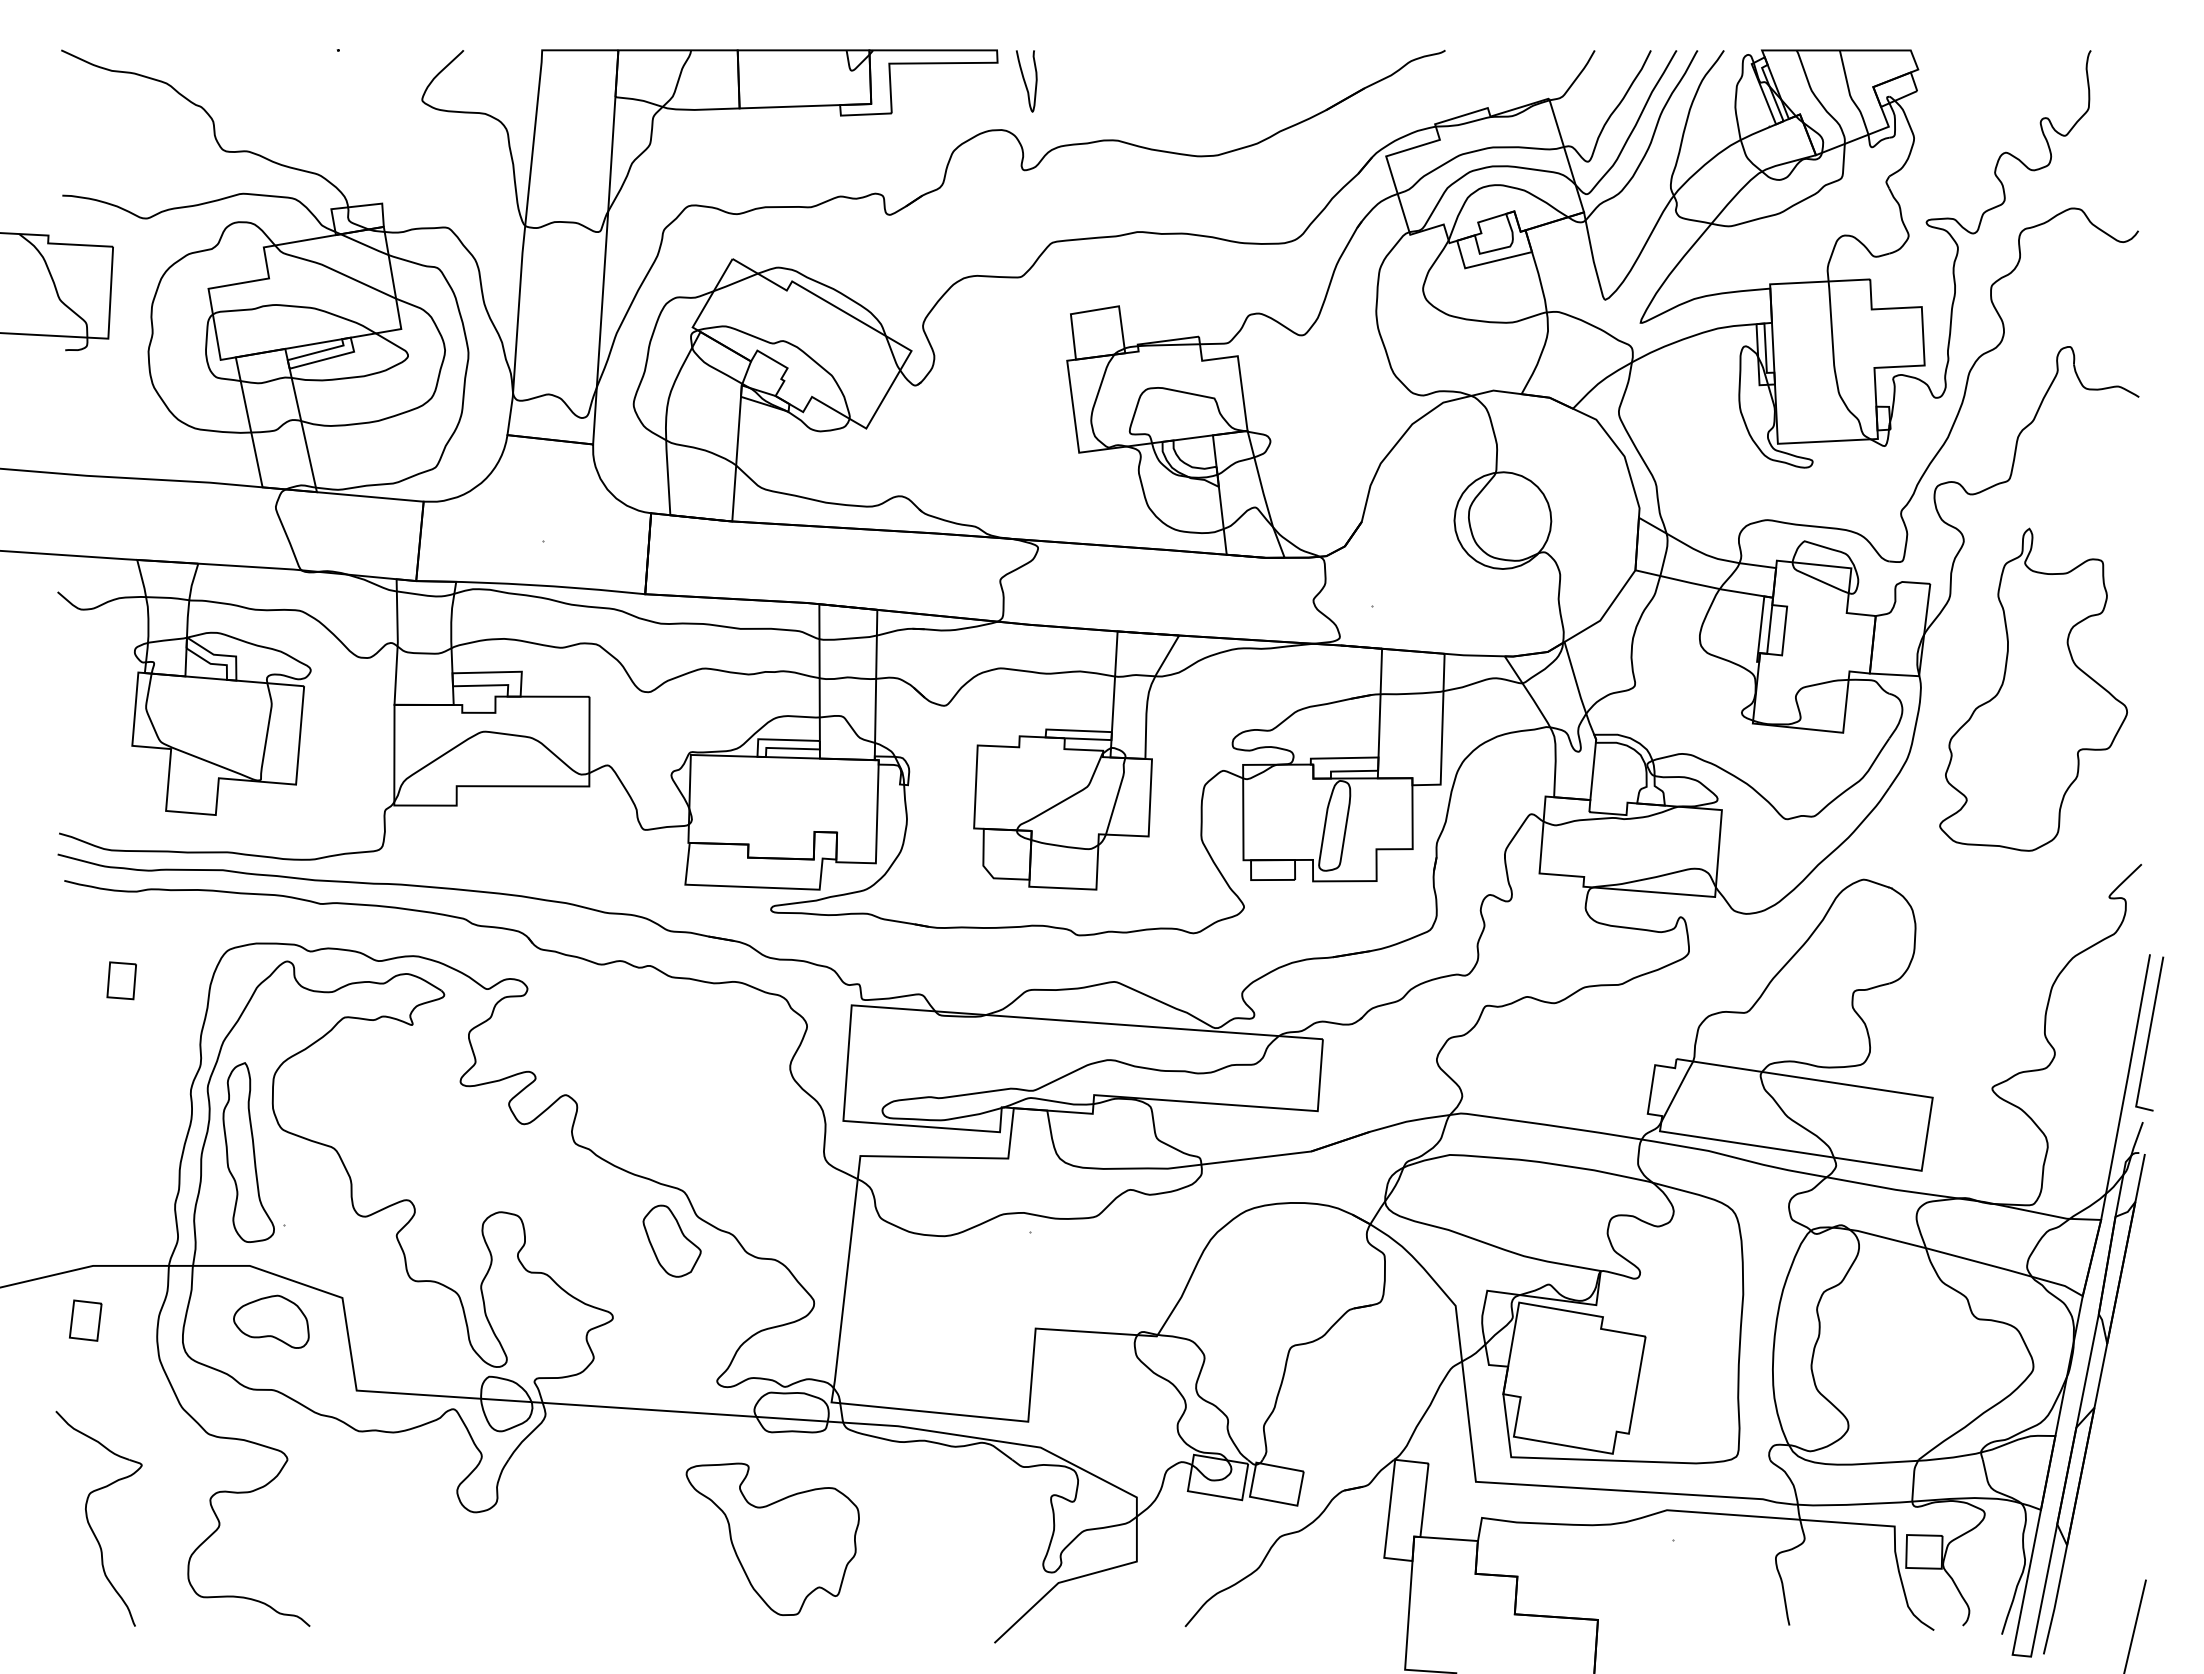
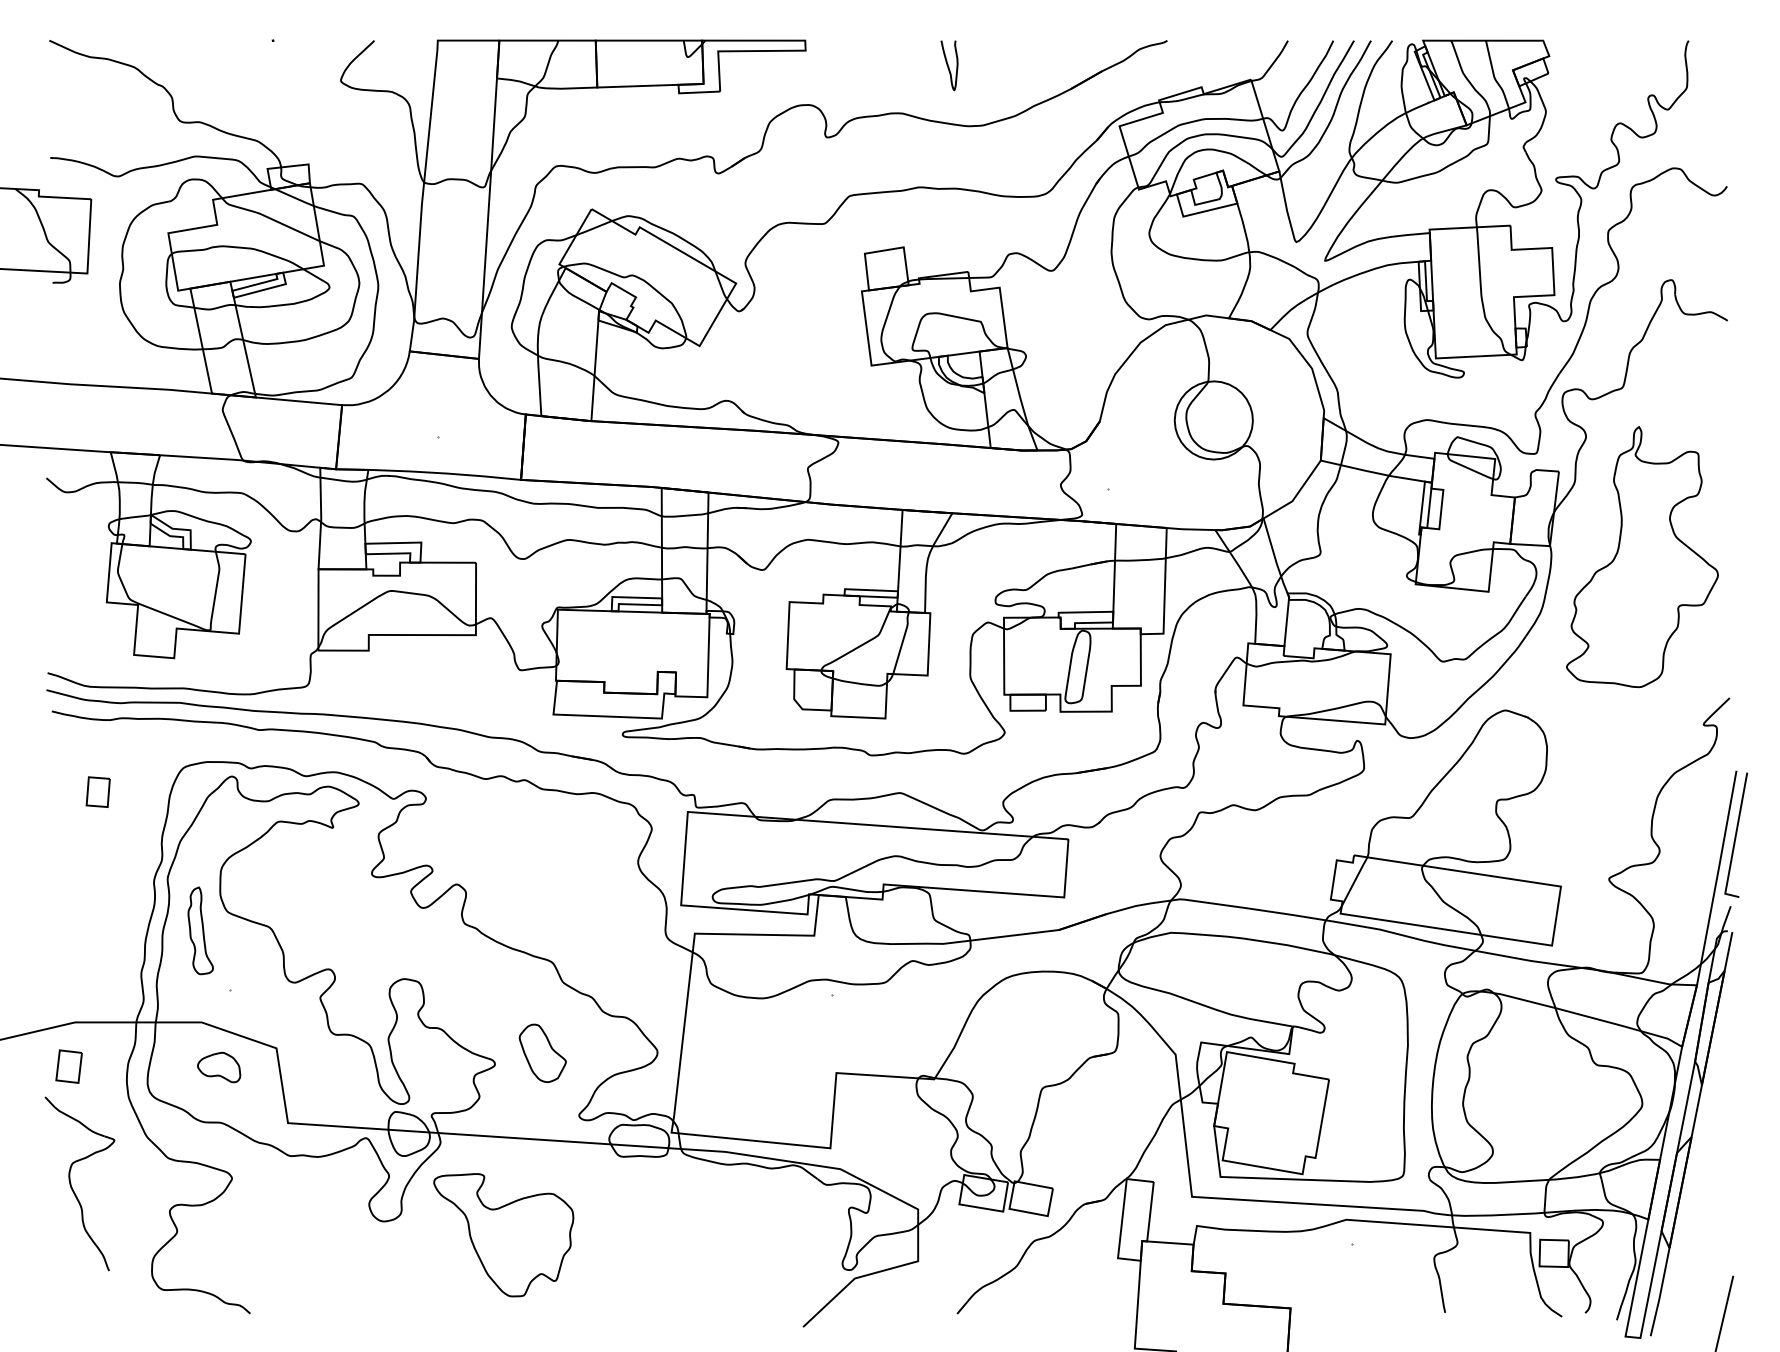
curve: (1025, 81) -> (948, 65), moved
part: (248, 1152) -> (200, 930), size x0.6
part: (671, 1240) -> (542, 1052), moved
part: (271, 1321) -> (219, 1067), size x0.7
part: (89, 1522) -> (72, 1186), moved
part: (772, 1538) -> (503, 1234), moved

